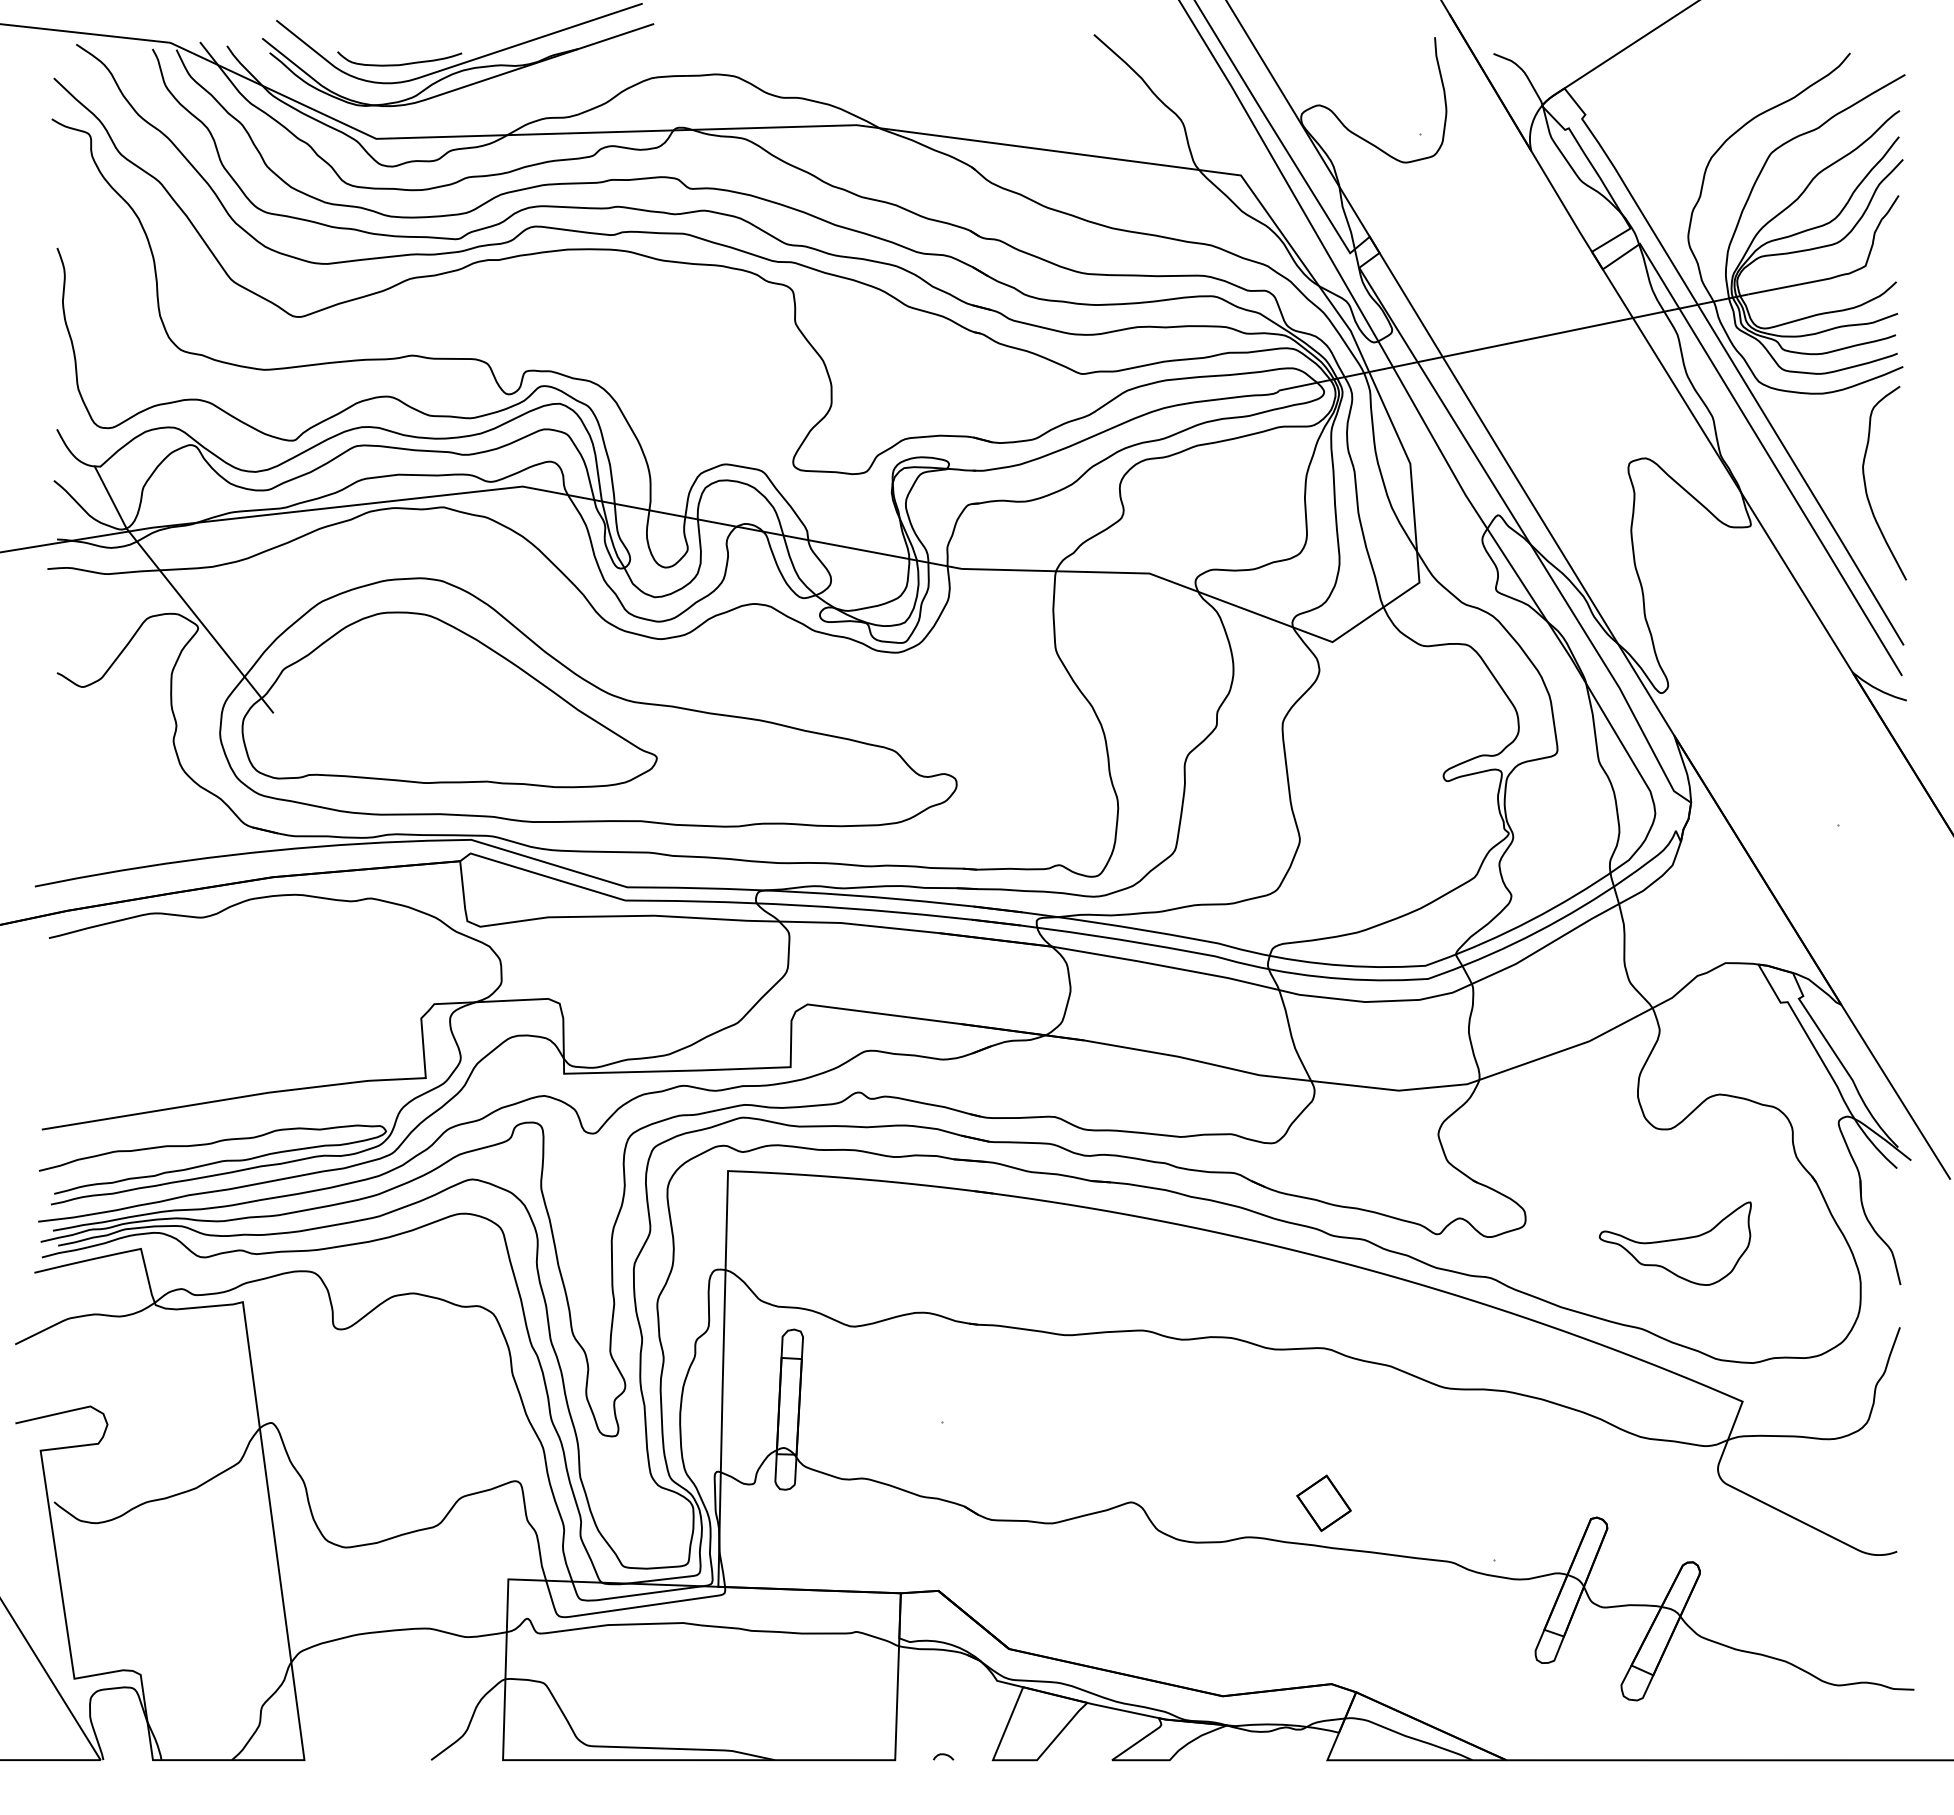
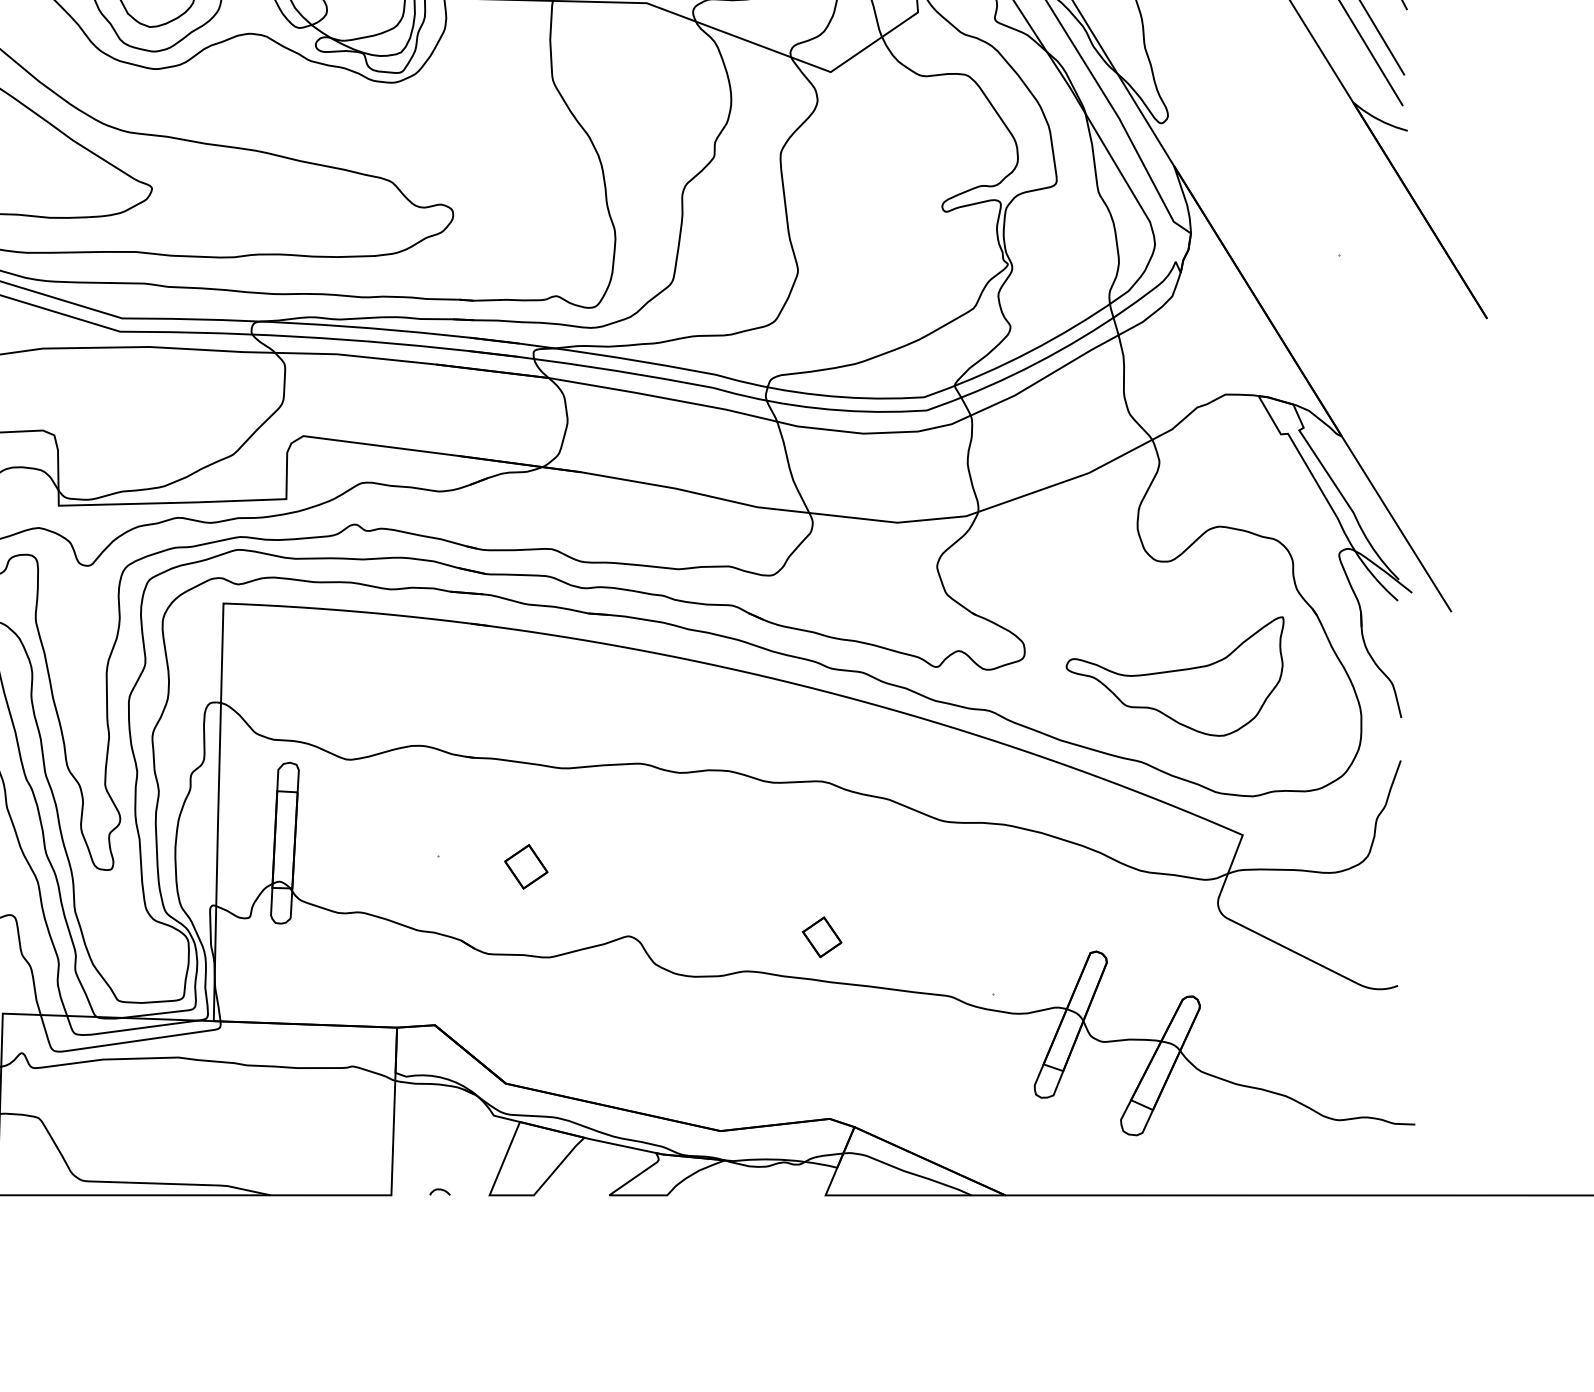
part: (1675, 1243) -> (1175, 676), size x1.43
part: (1029, 1432) -> (526, 866), added
part: (1323, 1503) -> (821, 937), size x0.71

